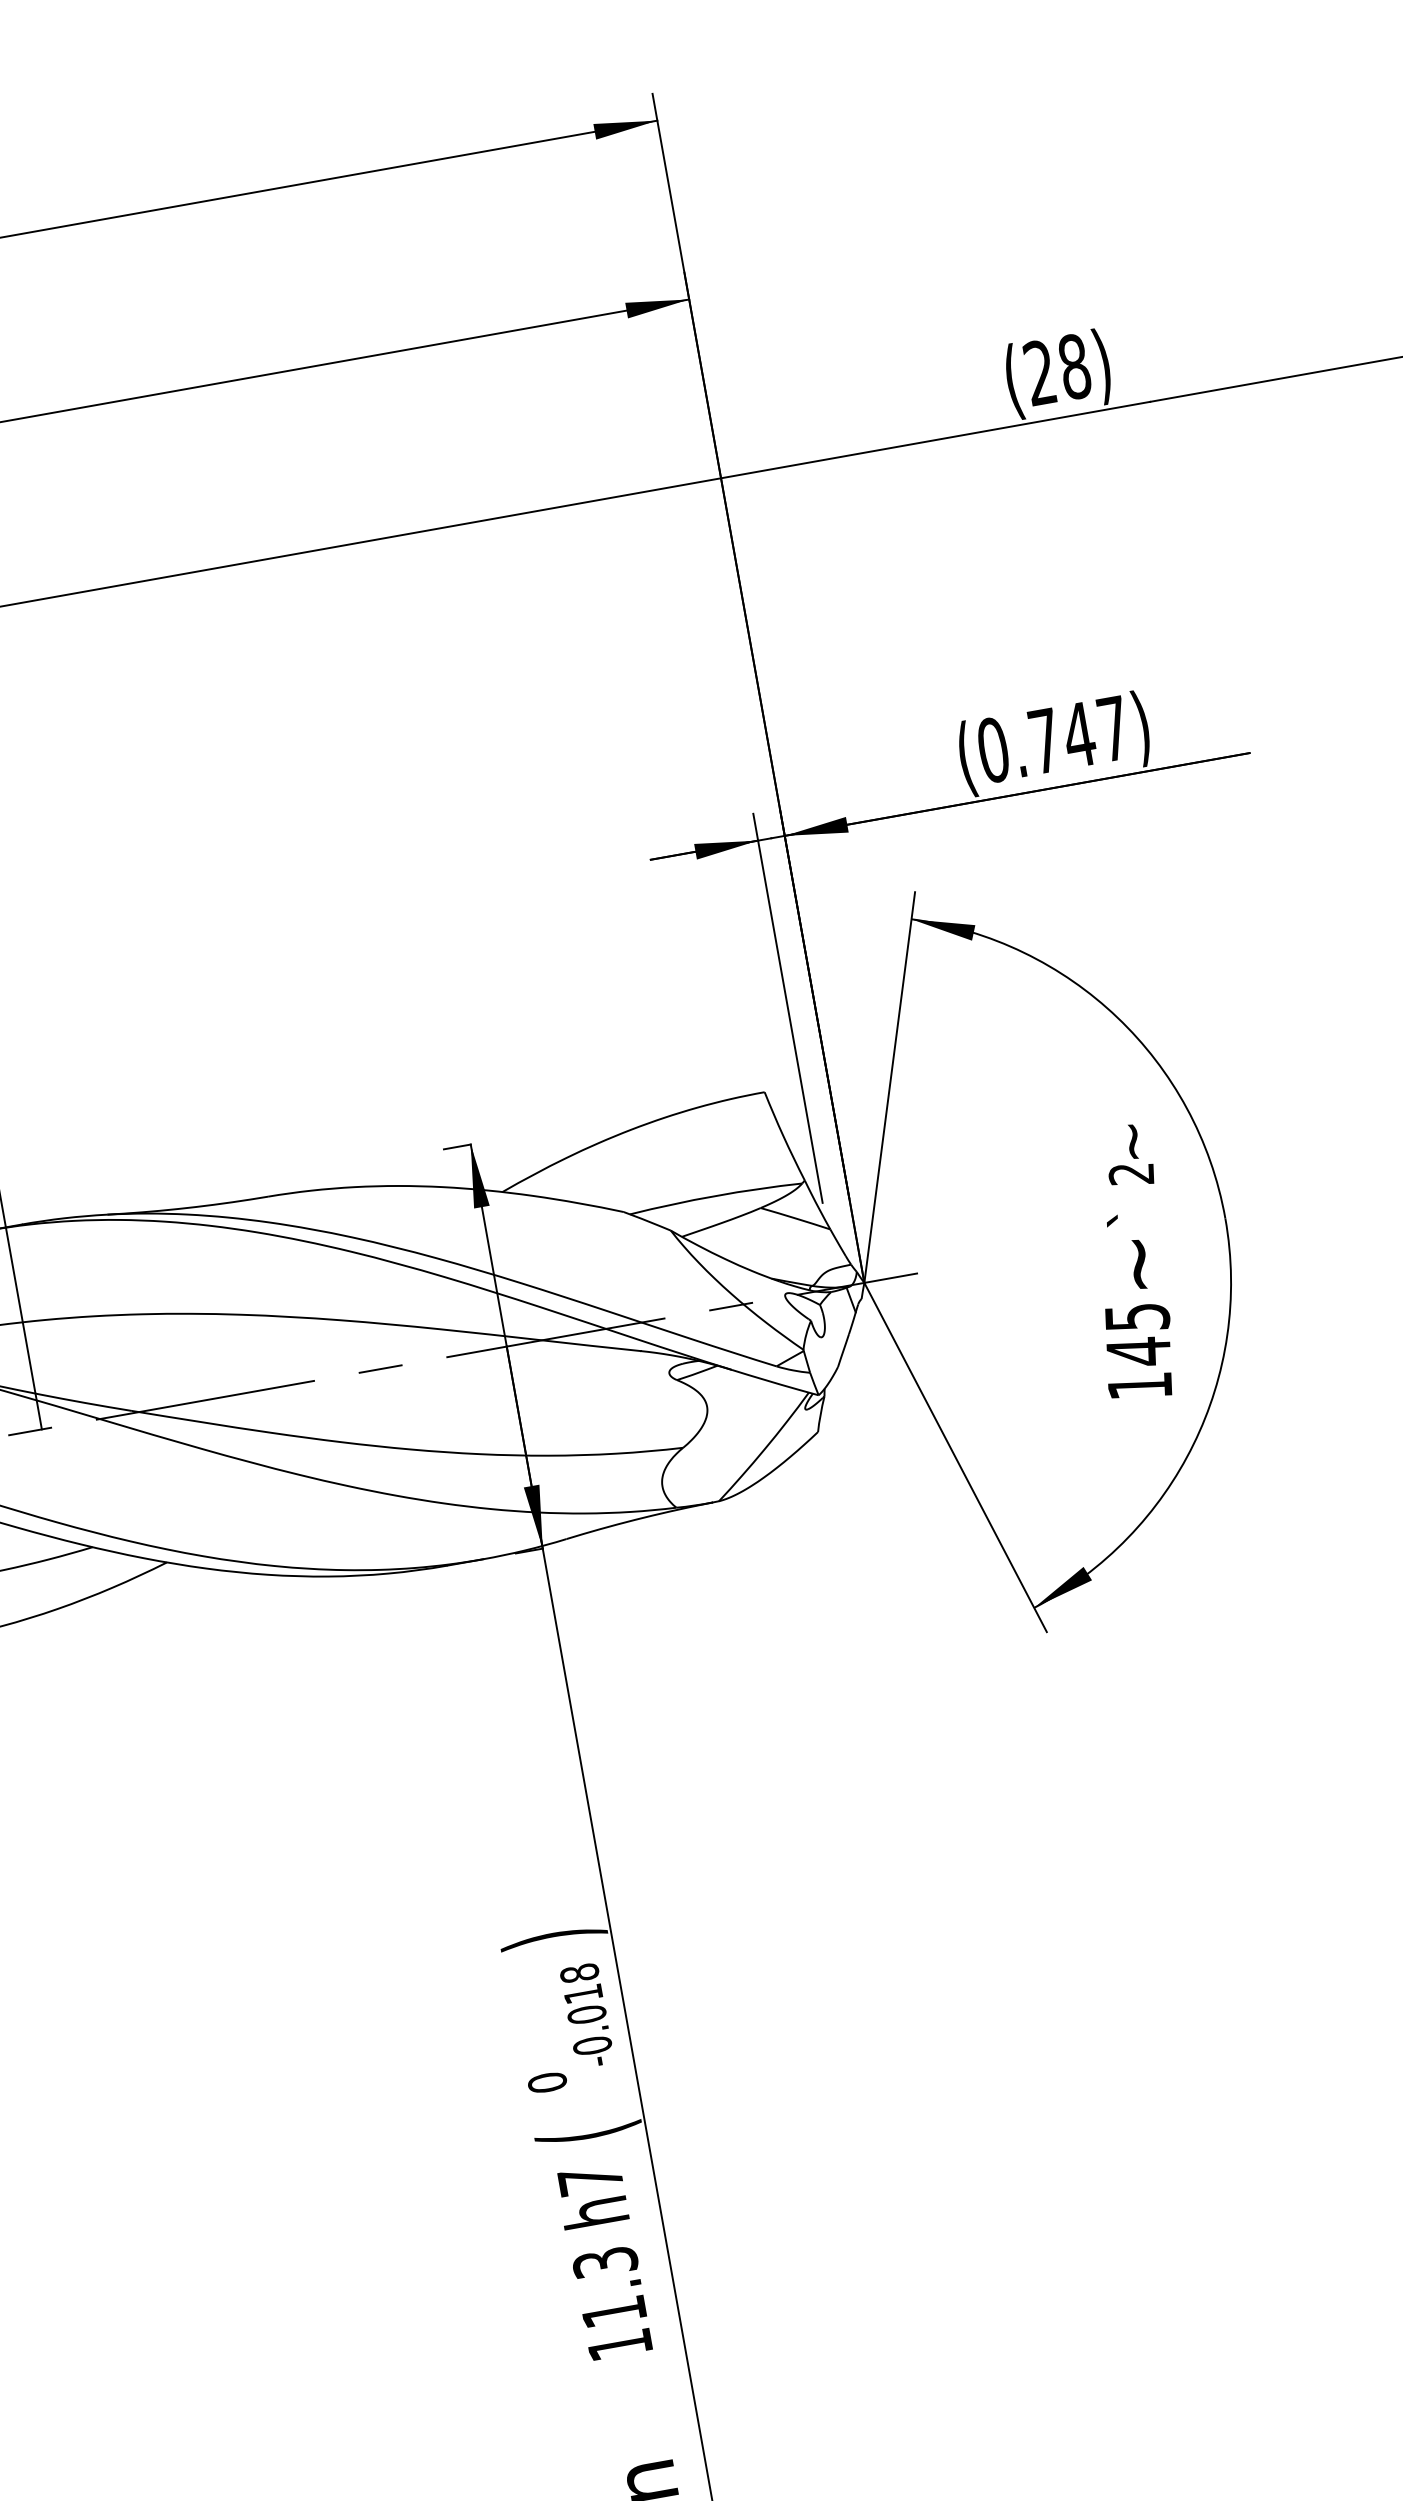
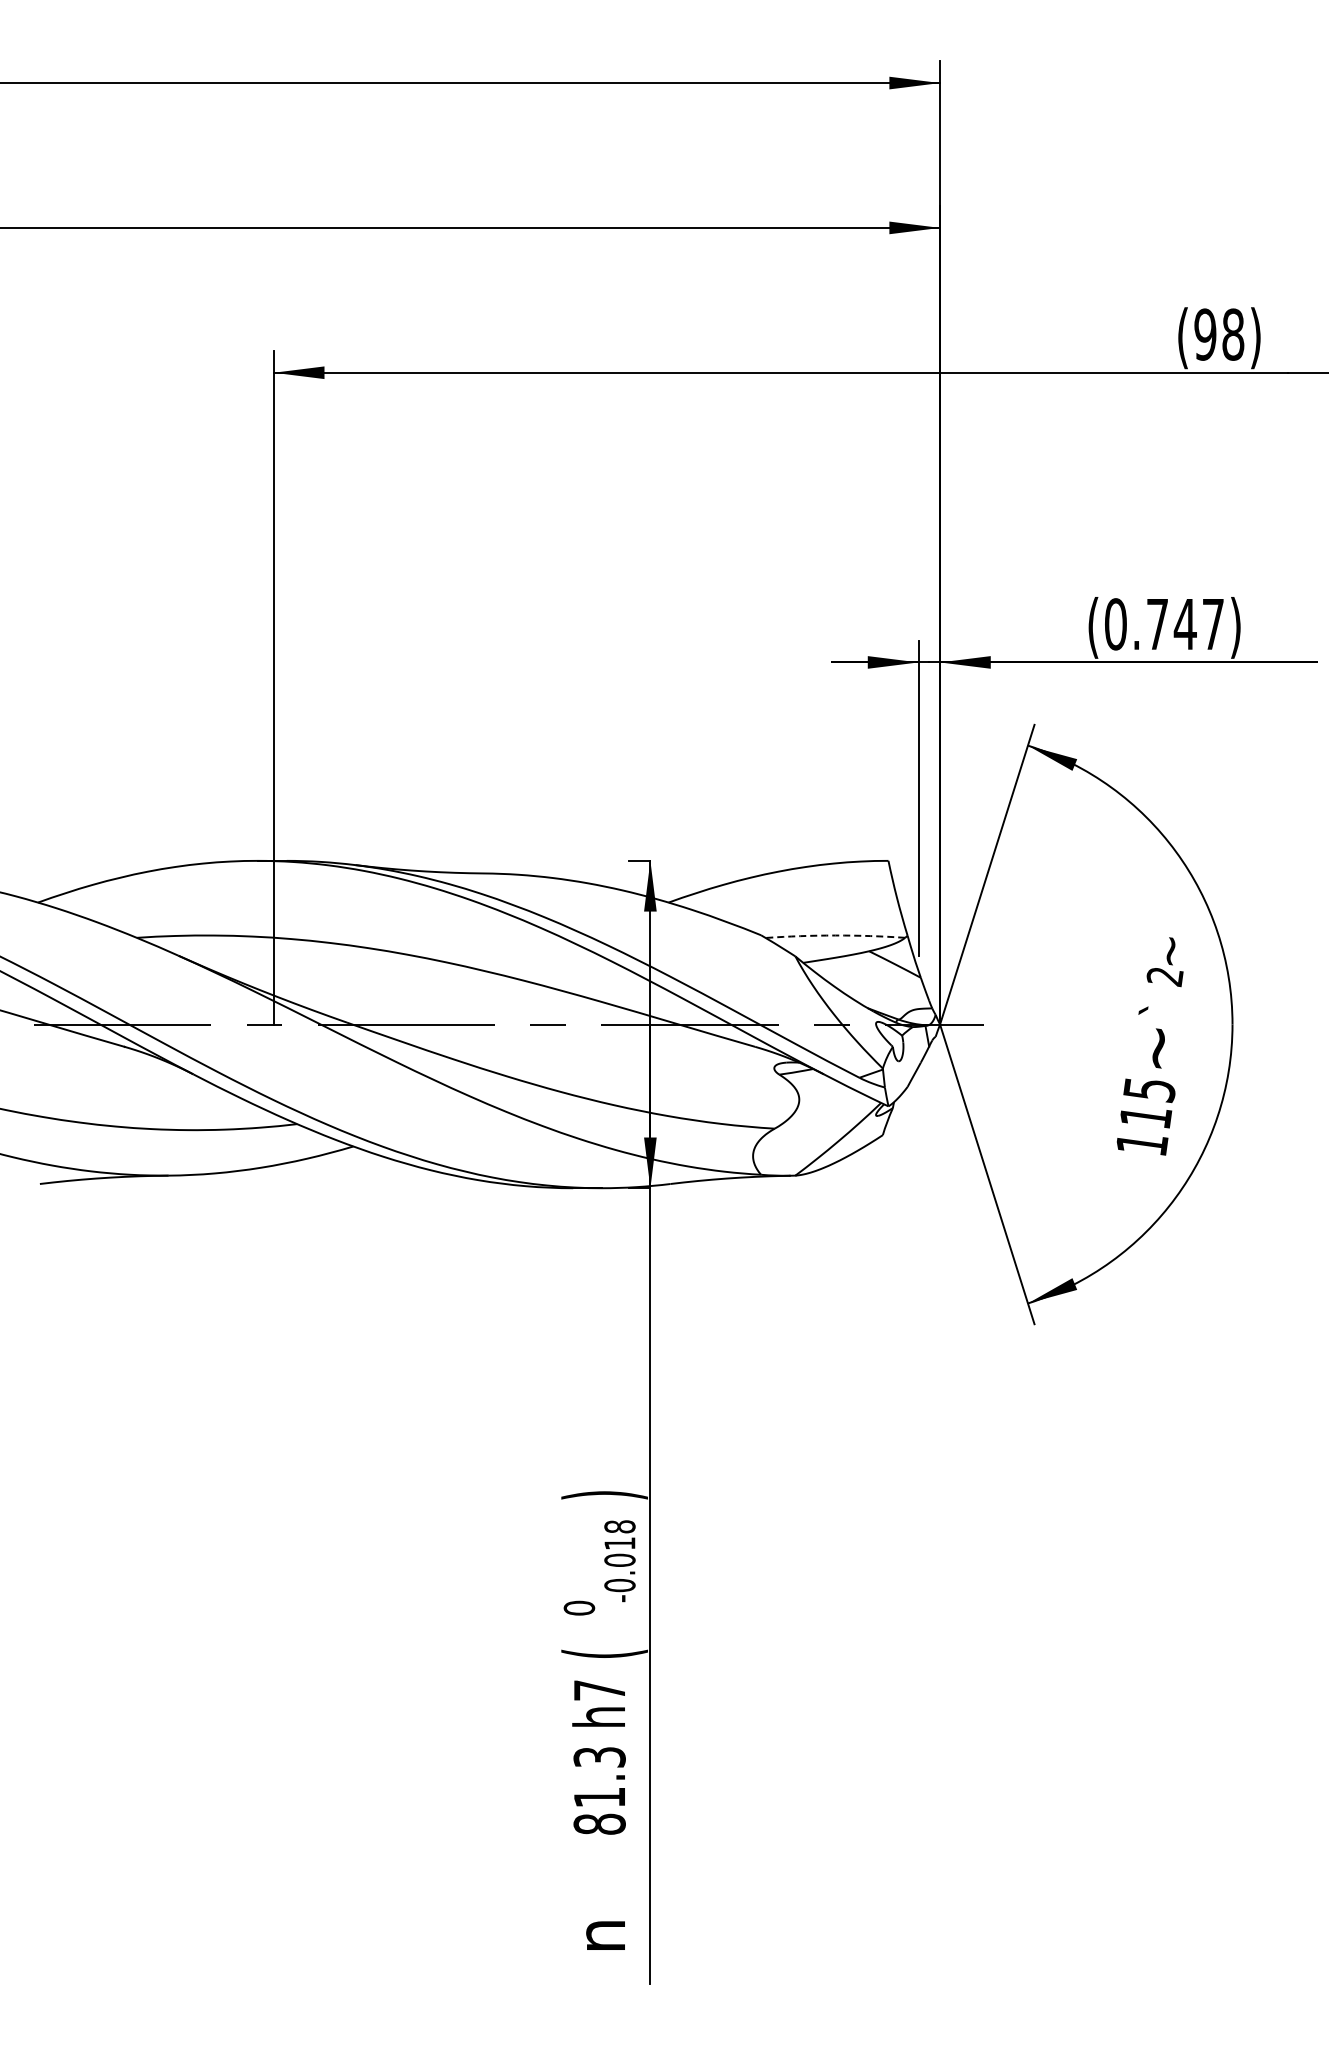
text: (1040, 372) -> (1205, 334), (28) -> (98)
arc: (715, 1195) -> (835, 935), solid -> dashed
text: (1139, 1352) -> (1146, 1117), 145 -> 115
text: (619, 2344) -> (599, 1823), 11.3 -> 81.3

